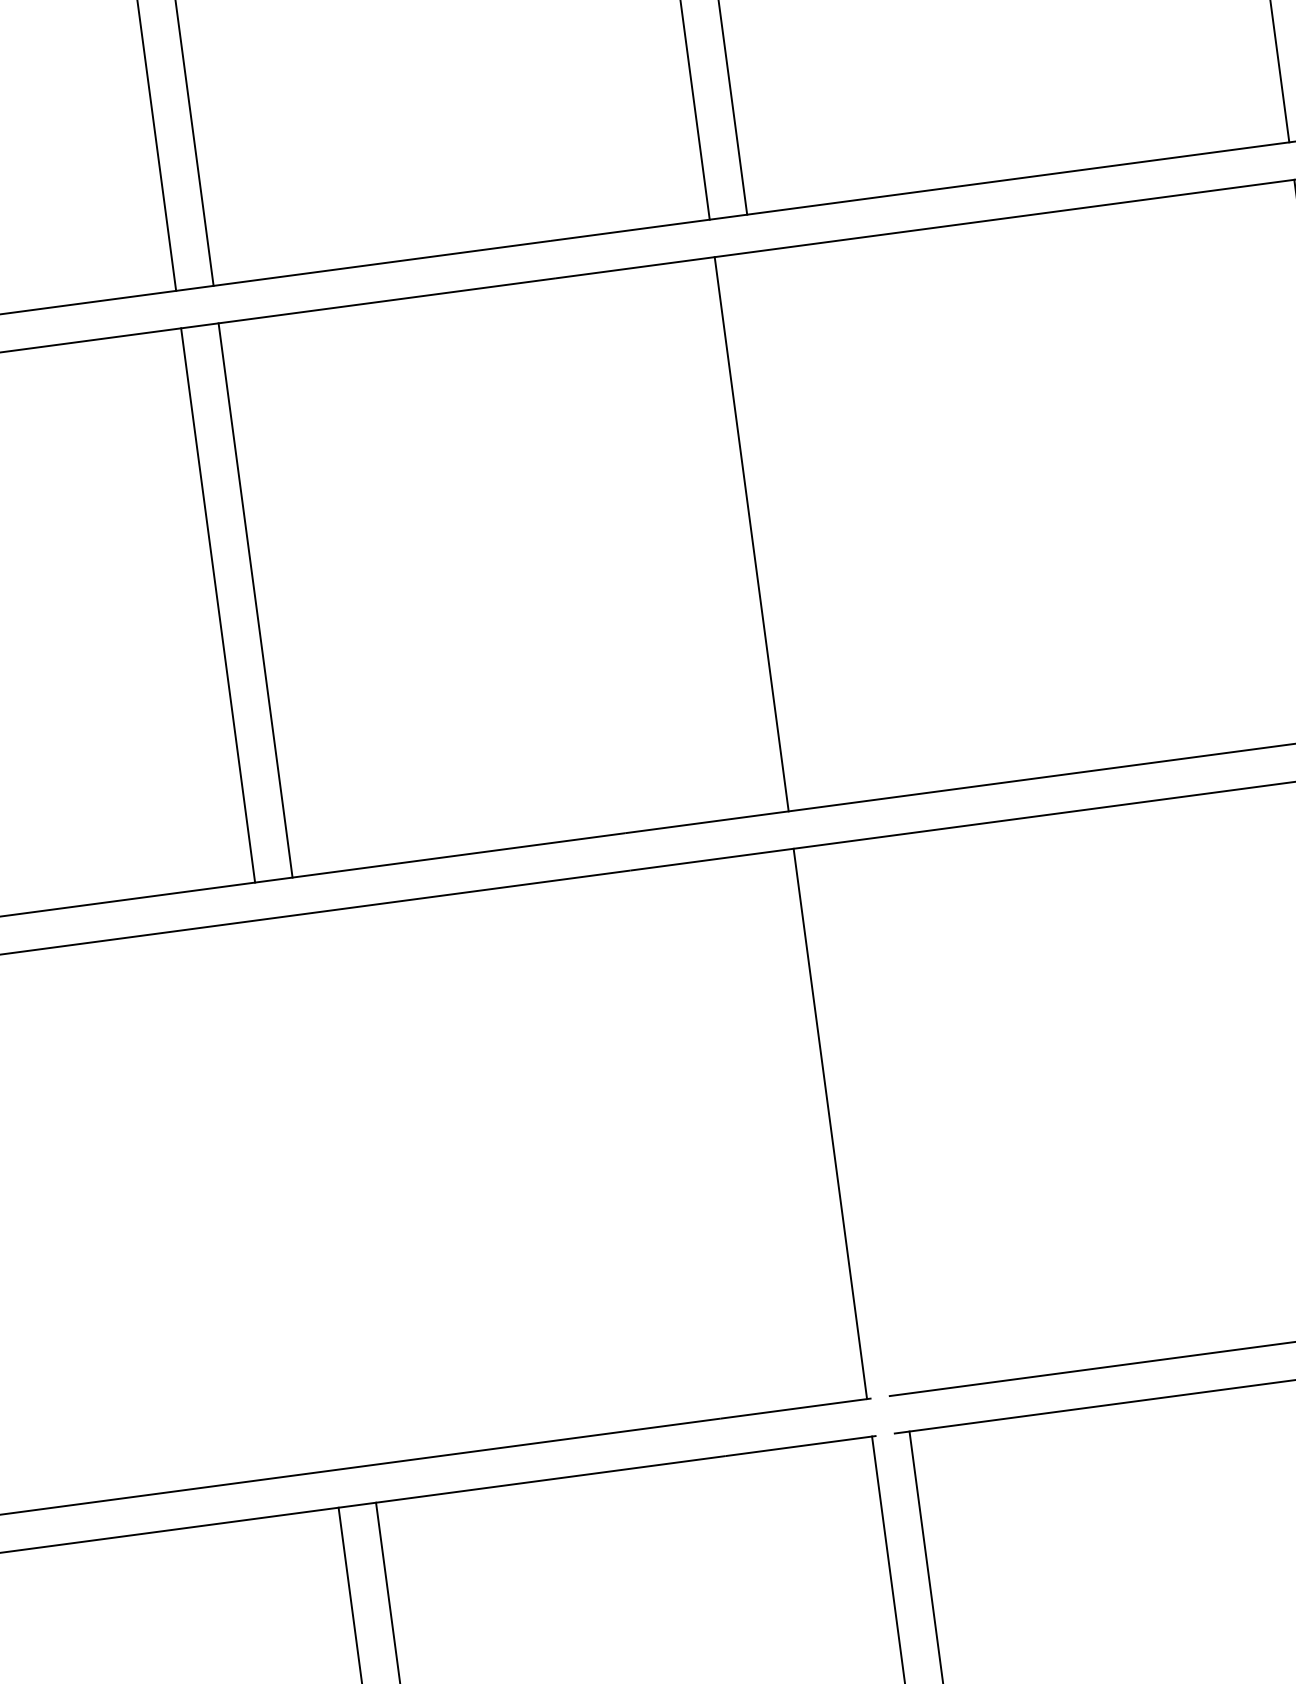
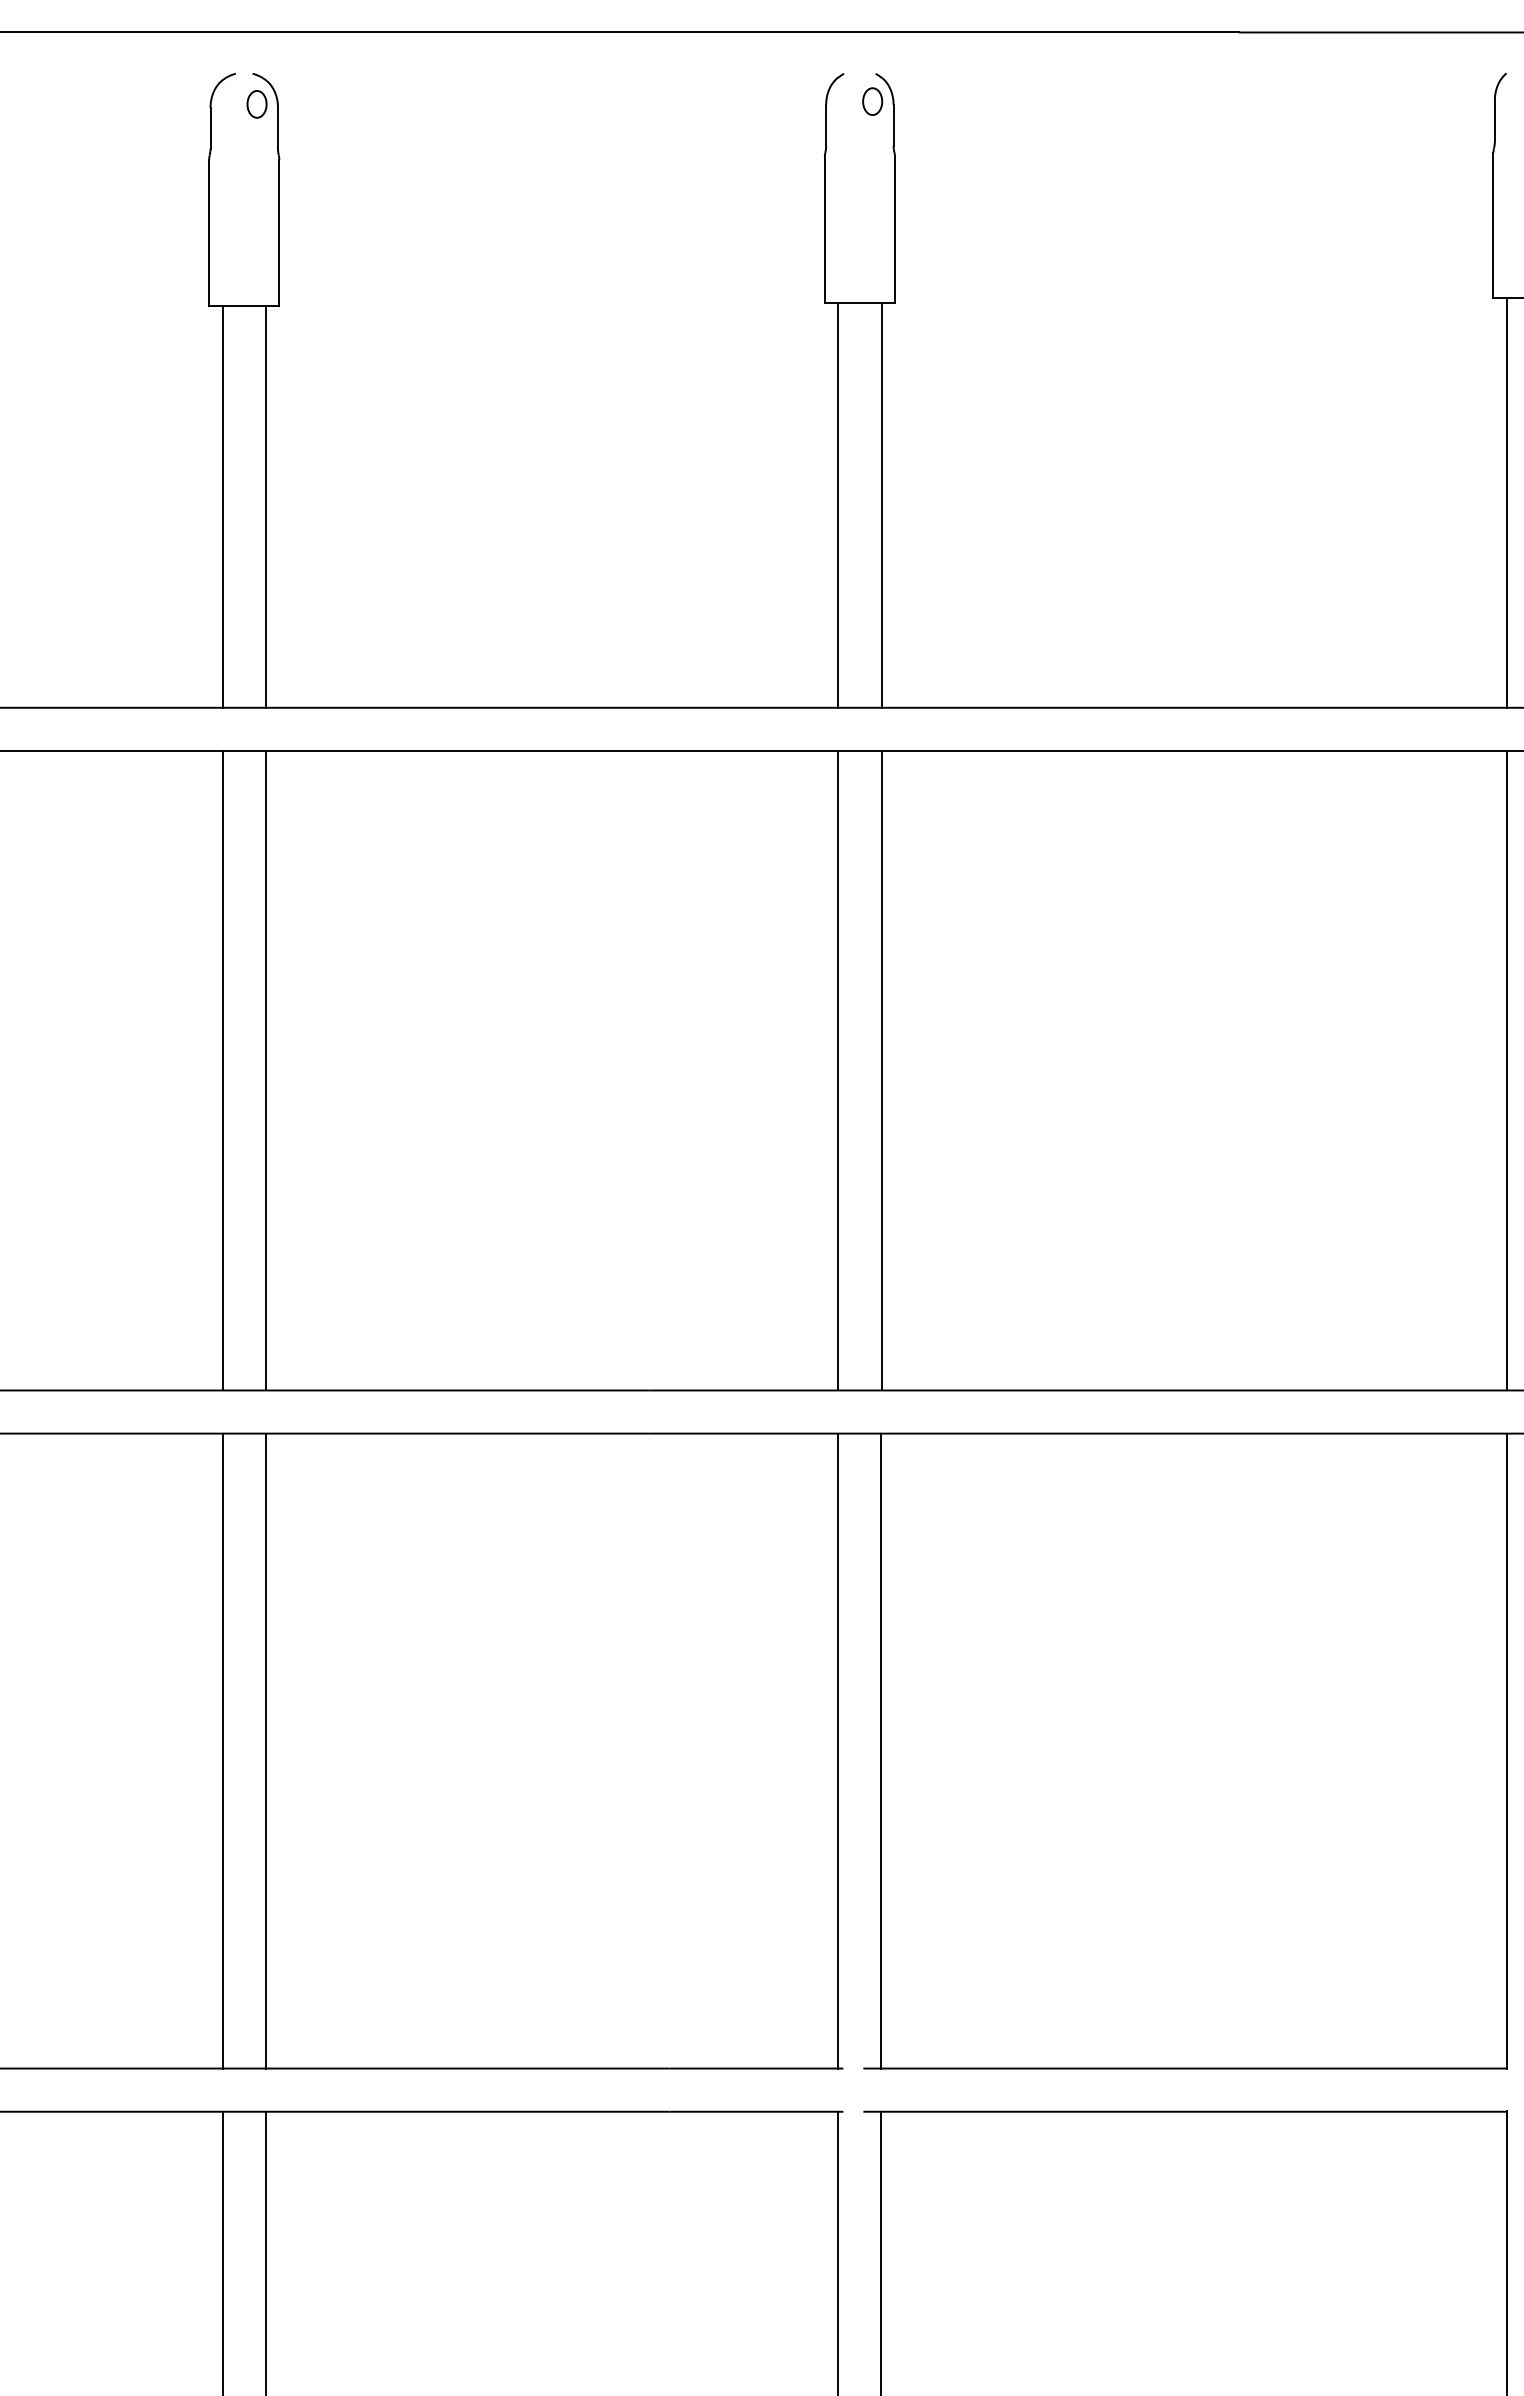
line: (789, 529) -> (881, 1070), added
line: (867, 1118) -> (881, 1750), added
line: (333, 1189) -> (265, 1750), added
line: (296, 1194) -> (222, 1750), added

